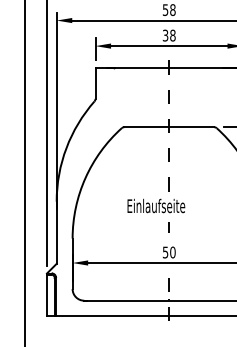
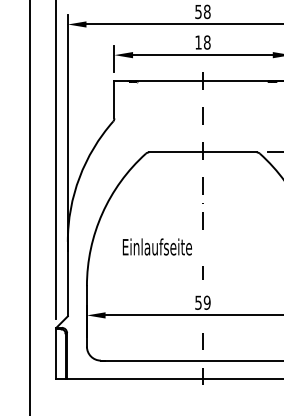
text: (165, 35) -> (198, 42), 38 -> 18
text: (156, 205) -> (157, 246), moved
text: (172, 252) -> (206, 302), 50 -> 59

